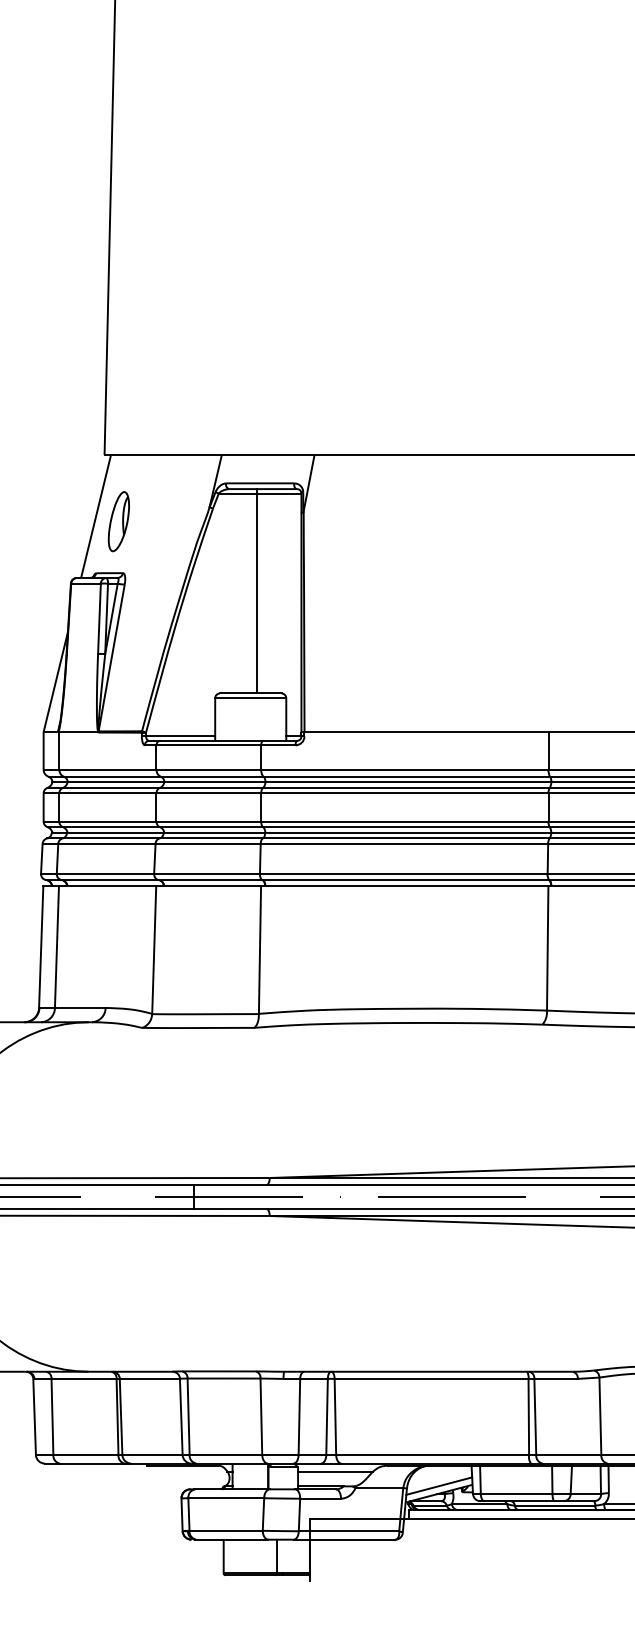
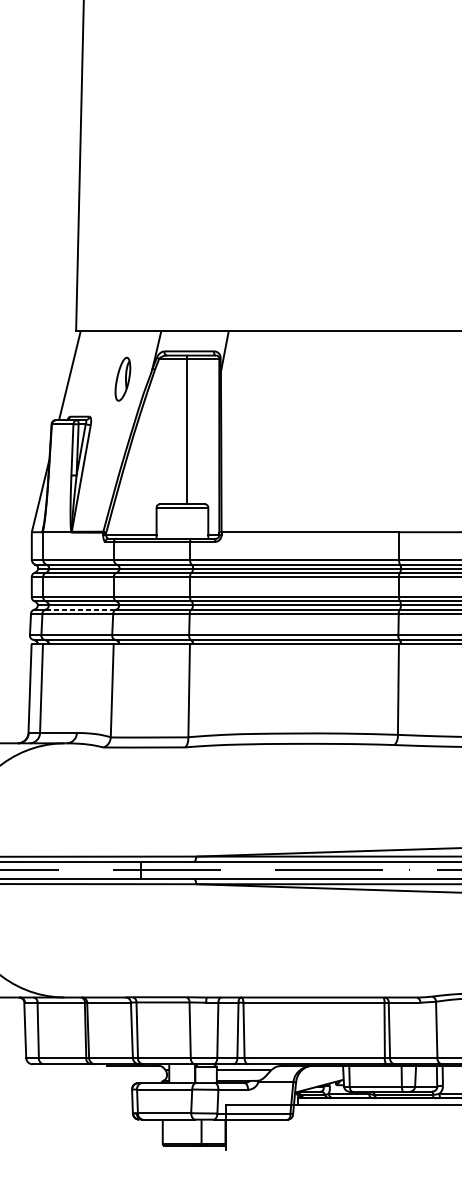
part: (118, 521) -> (122, 379), moved
line: (111, 838) -> (81, 609), solid -> dashed
line: (439, 1485) -> (319, 1080), removed

